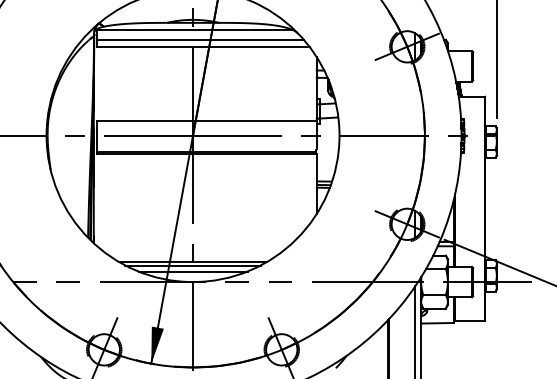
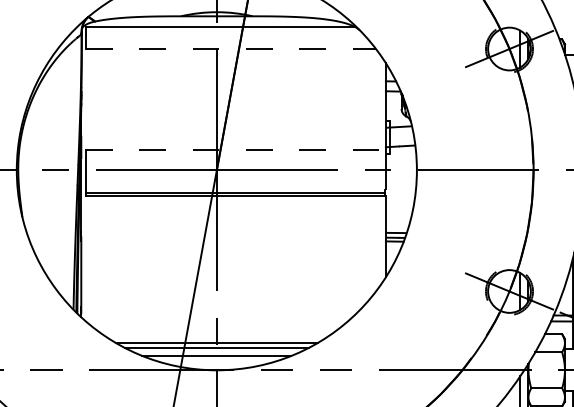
line: (200, 40) -> (227, 40), removed
line: (203, 47) -> (231, 49), solid -> dashed
line: (206, 120) -> (235, 149), solid -> dashed

